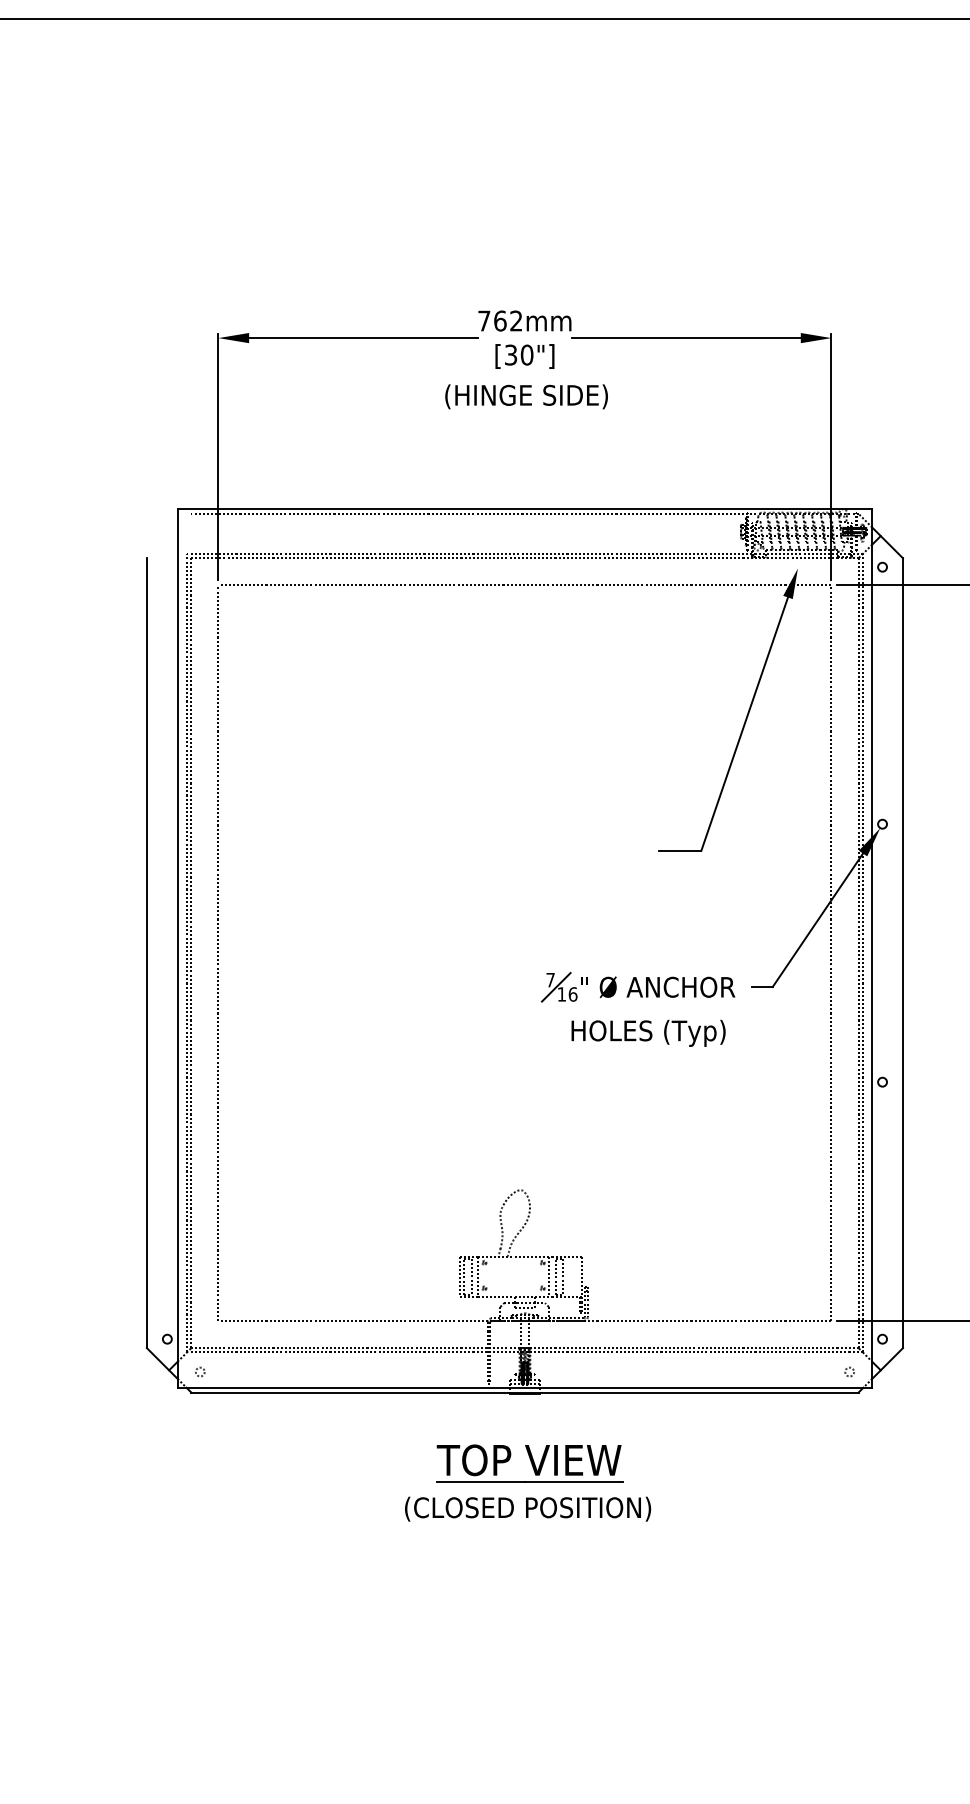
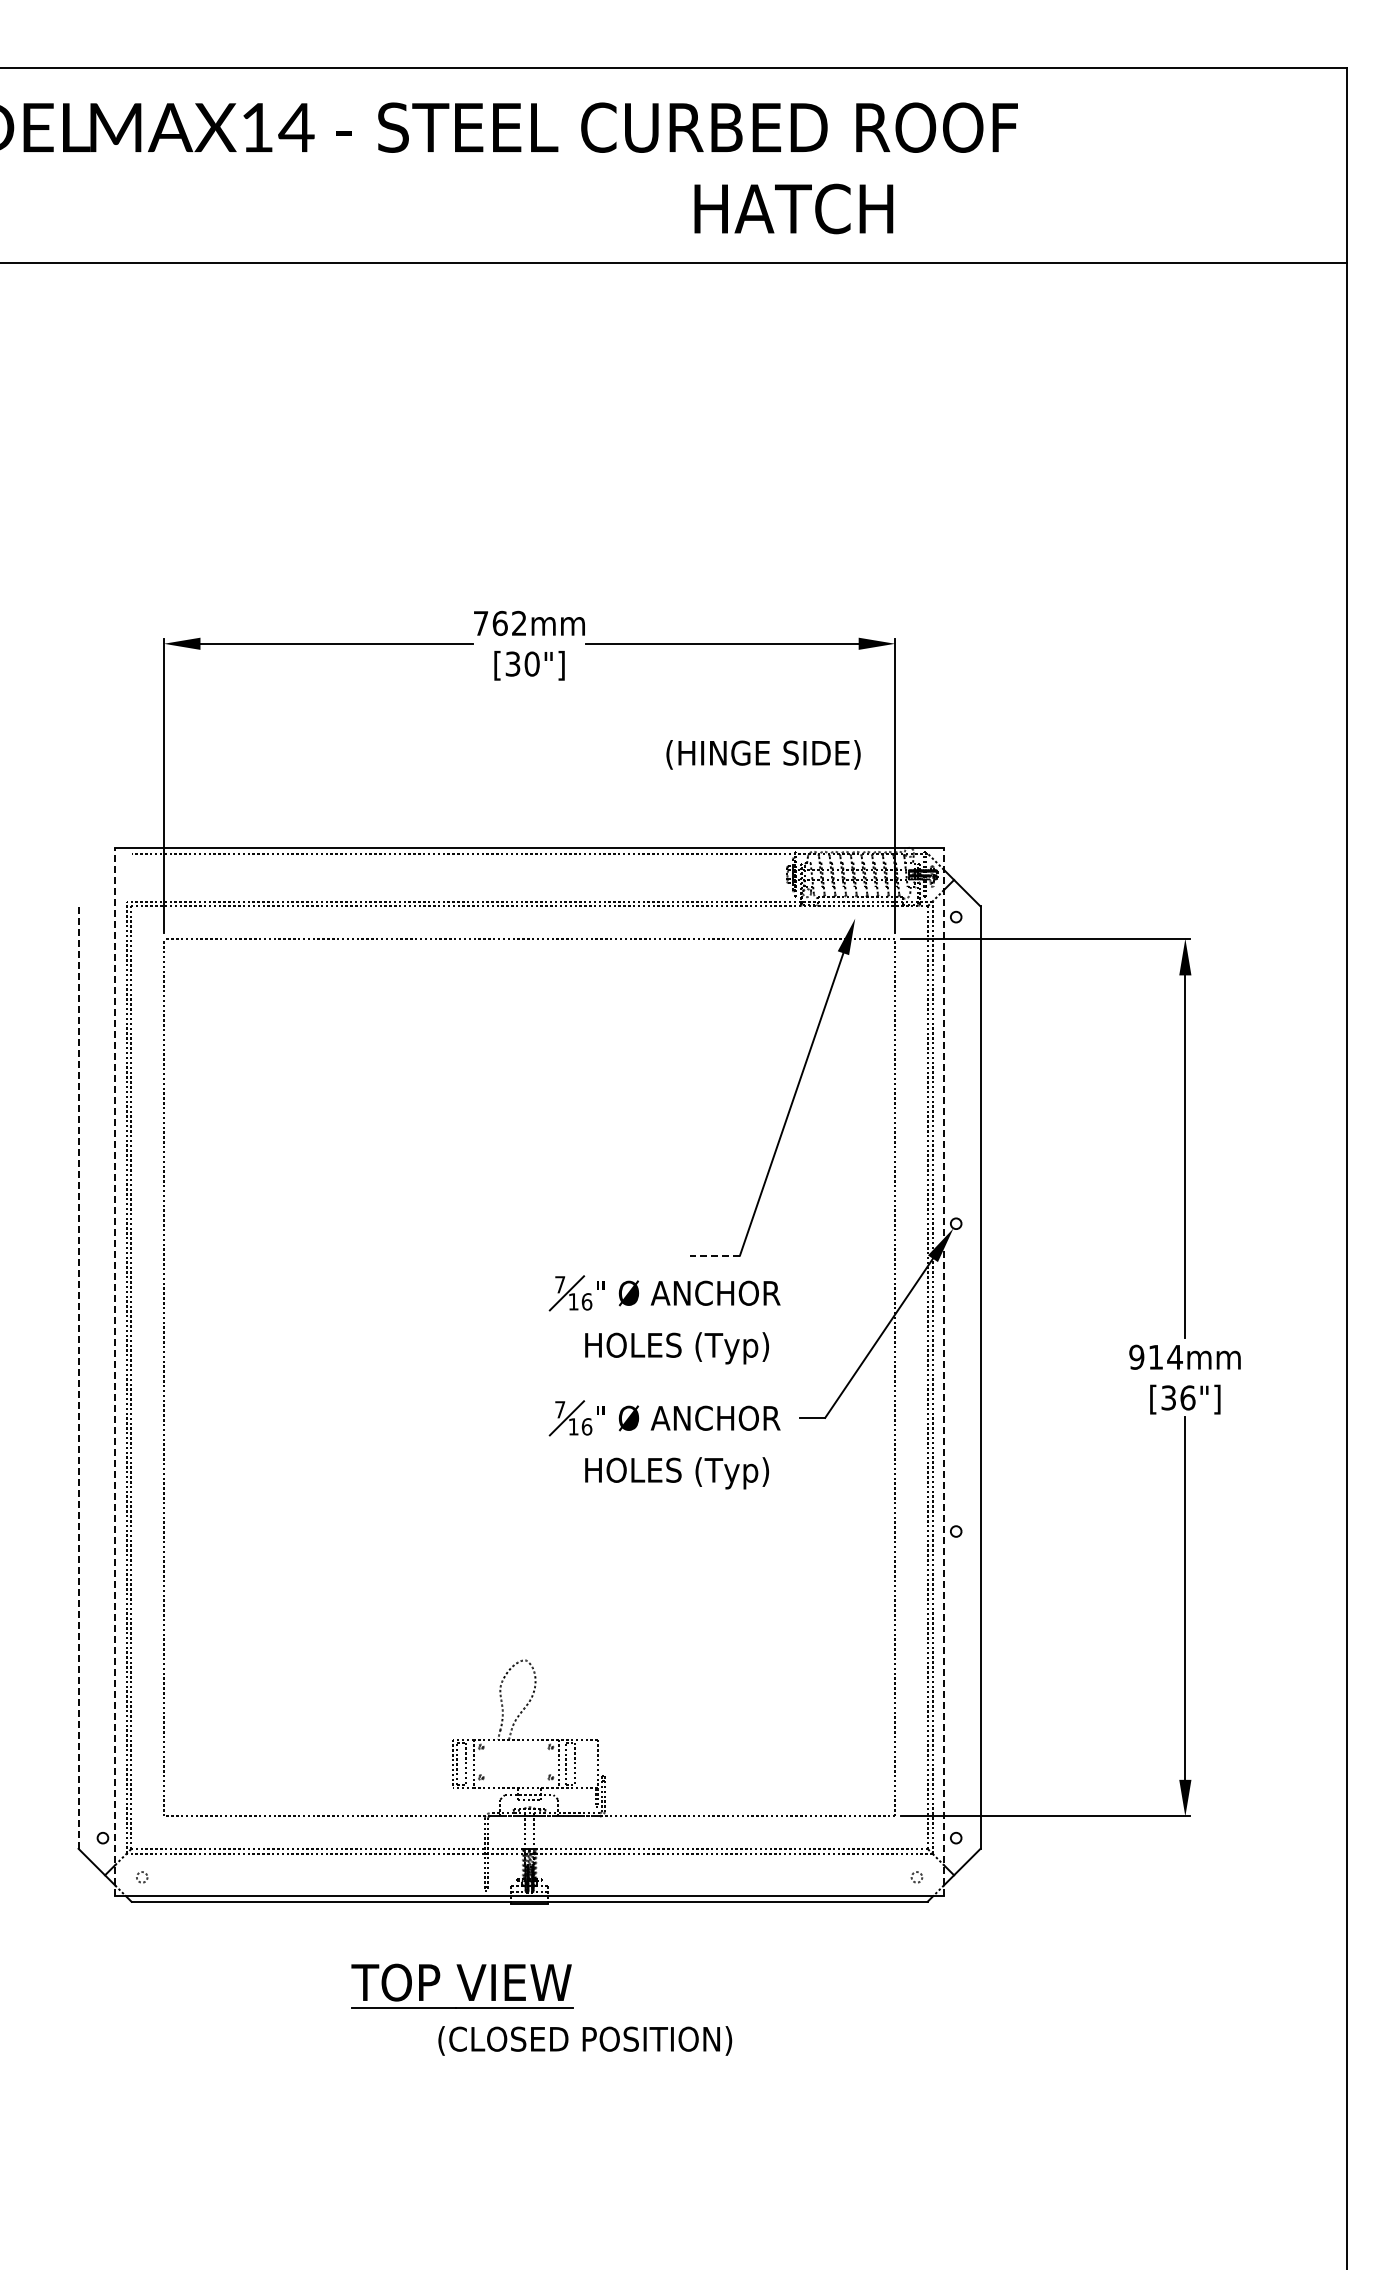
text: (526, 396) -> (763, 754), moved
line: (679, 850) -> (714, 1255), solid -> dashed
part: (640, 892) -> (667, 1305), added
line: (177, 948) -> (115, 1371), solid -> dashed
line: (872, 948) -> (944, 1371), solid -> dashed
line: (146, 953) -> (78, 1377), solid -> dashed
part: (529, 1462) -> (462, 1985), moved
text: (528, 1508) -> (585, 2040), moved

